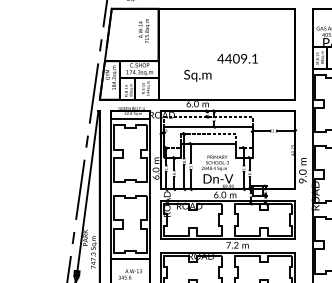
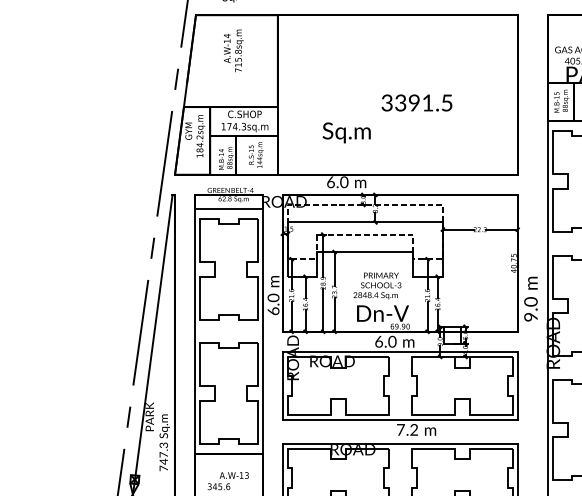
text: (143, 30) -> (232, 49), moved
text: (237, 58) -> (416, 102), 4409.1 -> 3391.5

